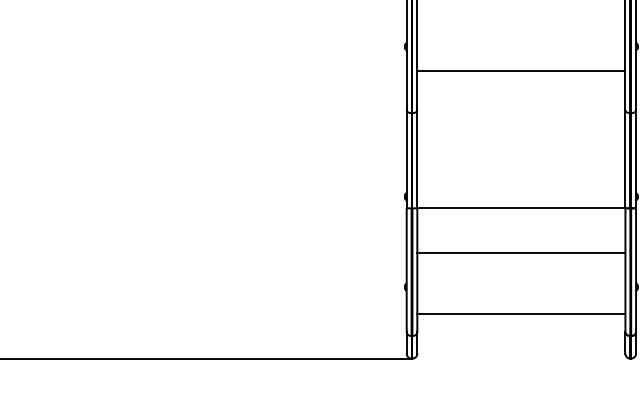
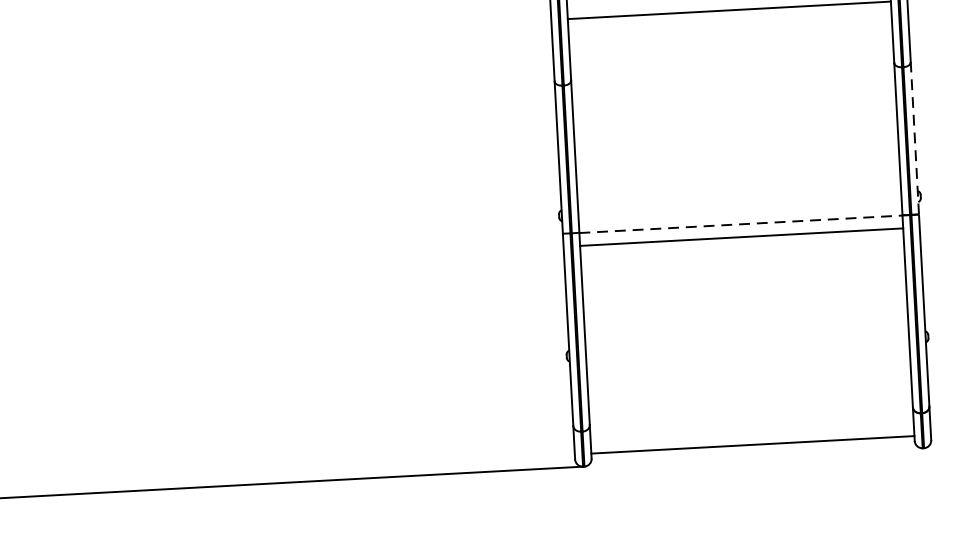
line: (636, 158) -> (915, 137), solid -> dashed
line: (521, 208) -> (741, 224), solid -> dashed
line: (521, 252) -> (741, 236), moved
line: (521, 314) -> (753, 444), moved

